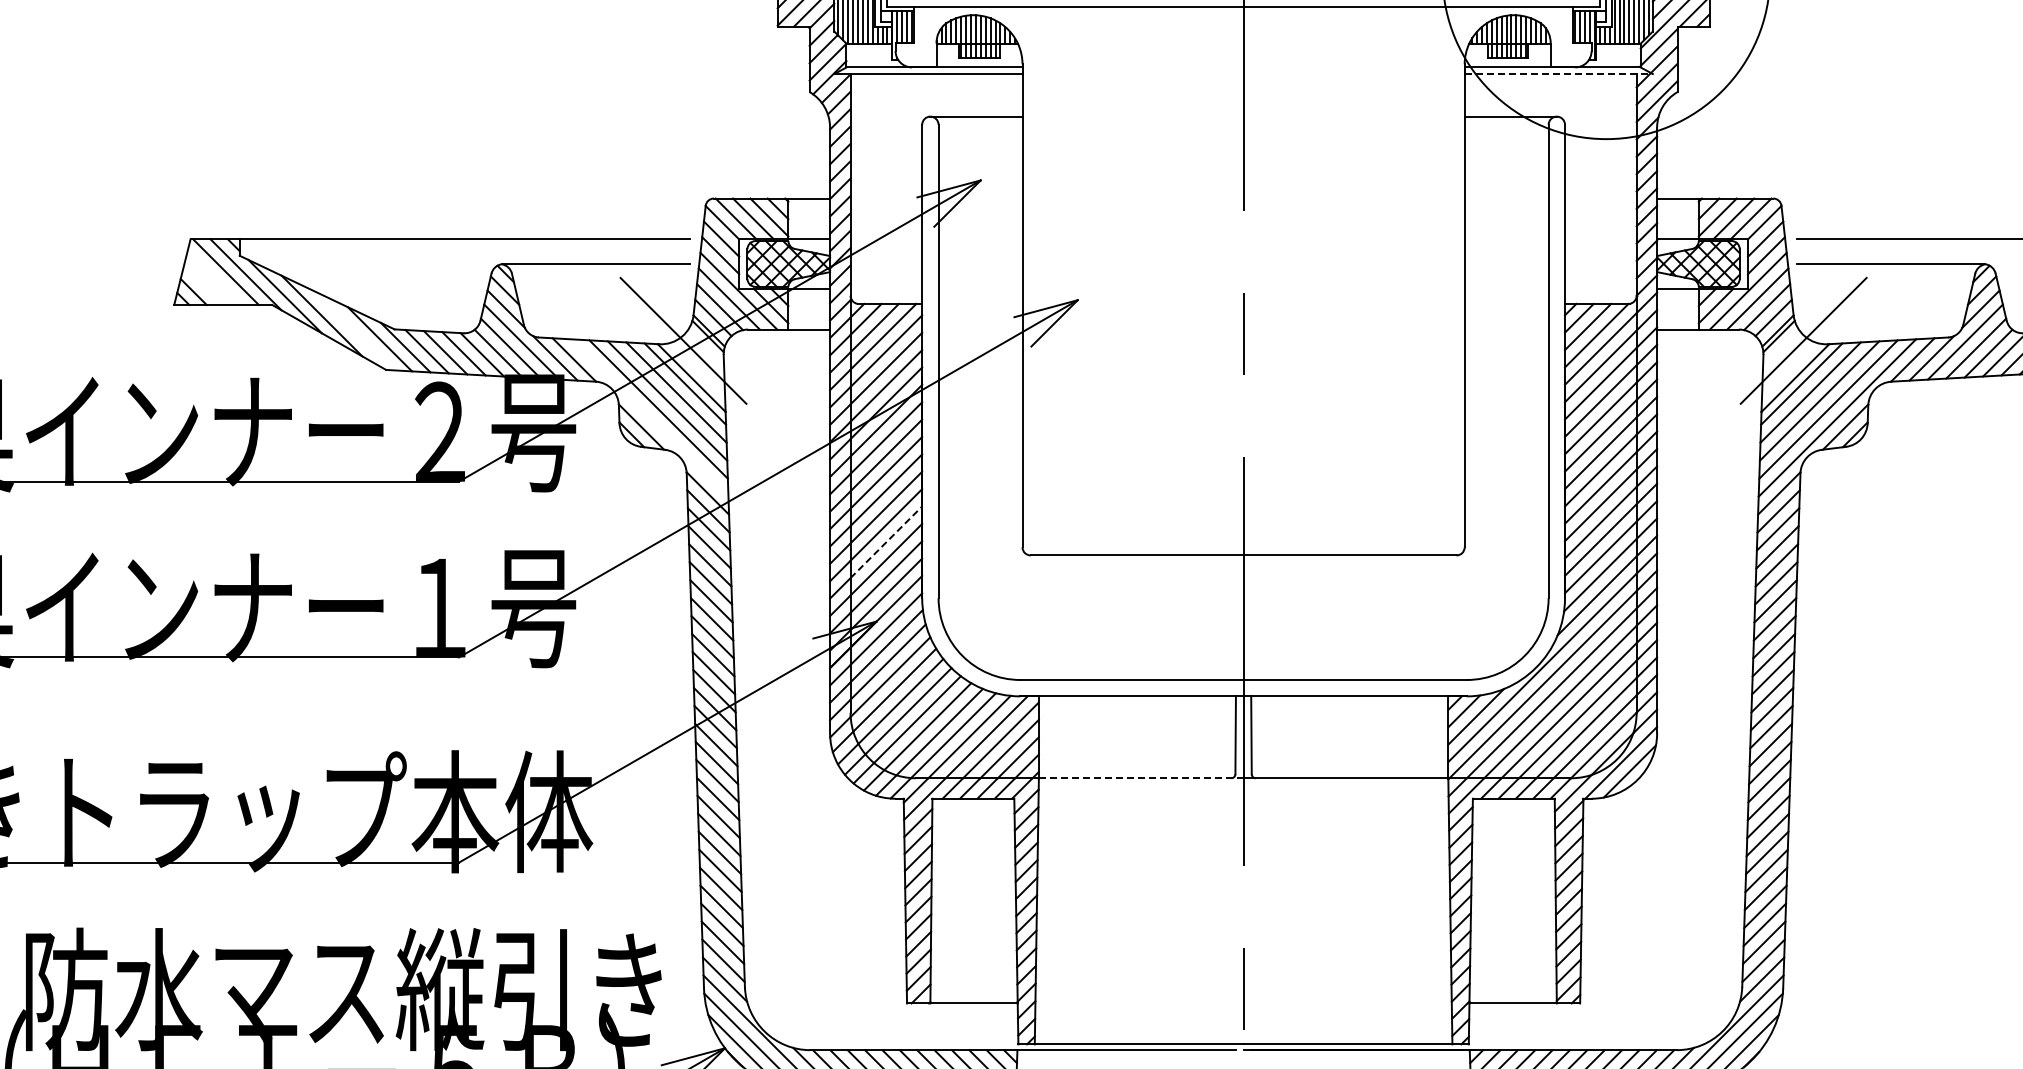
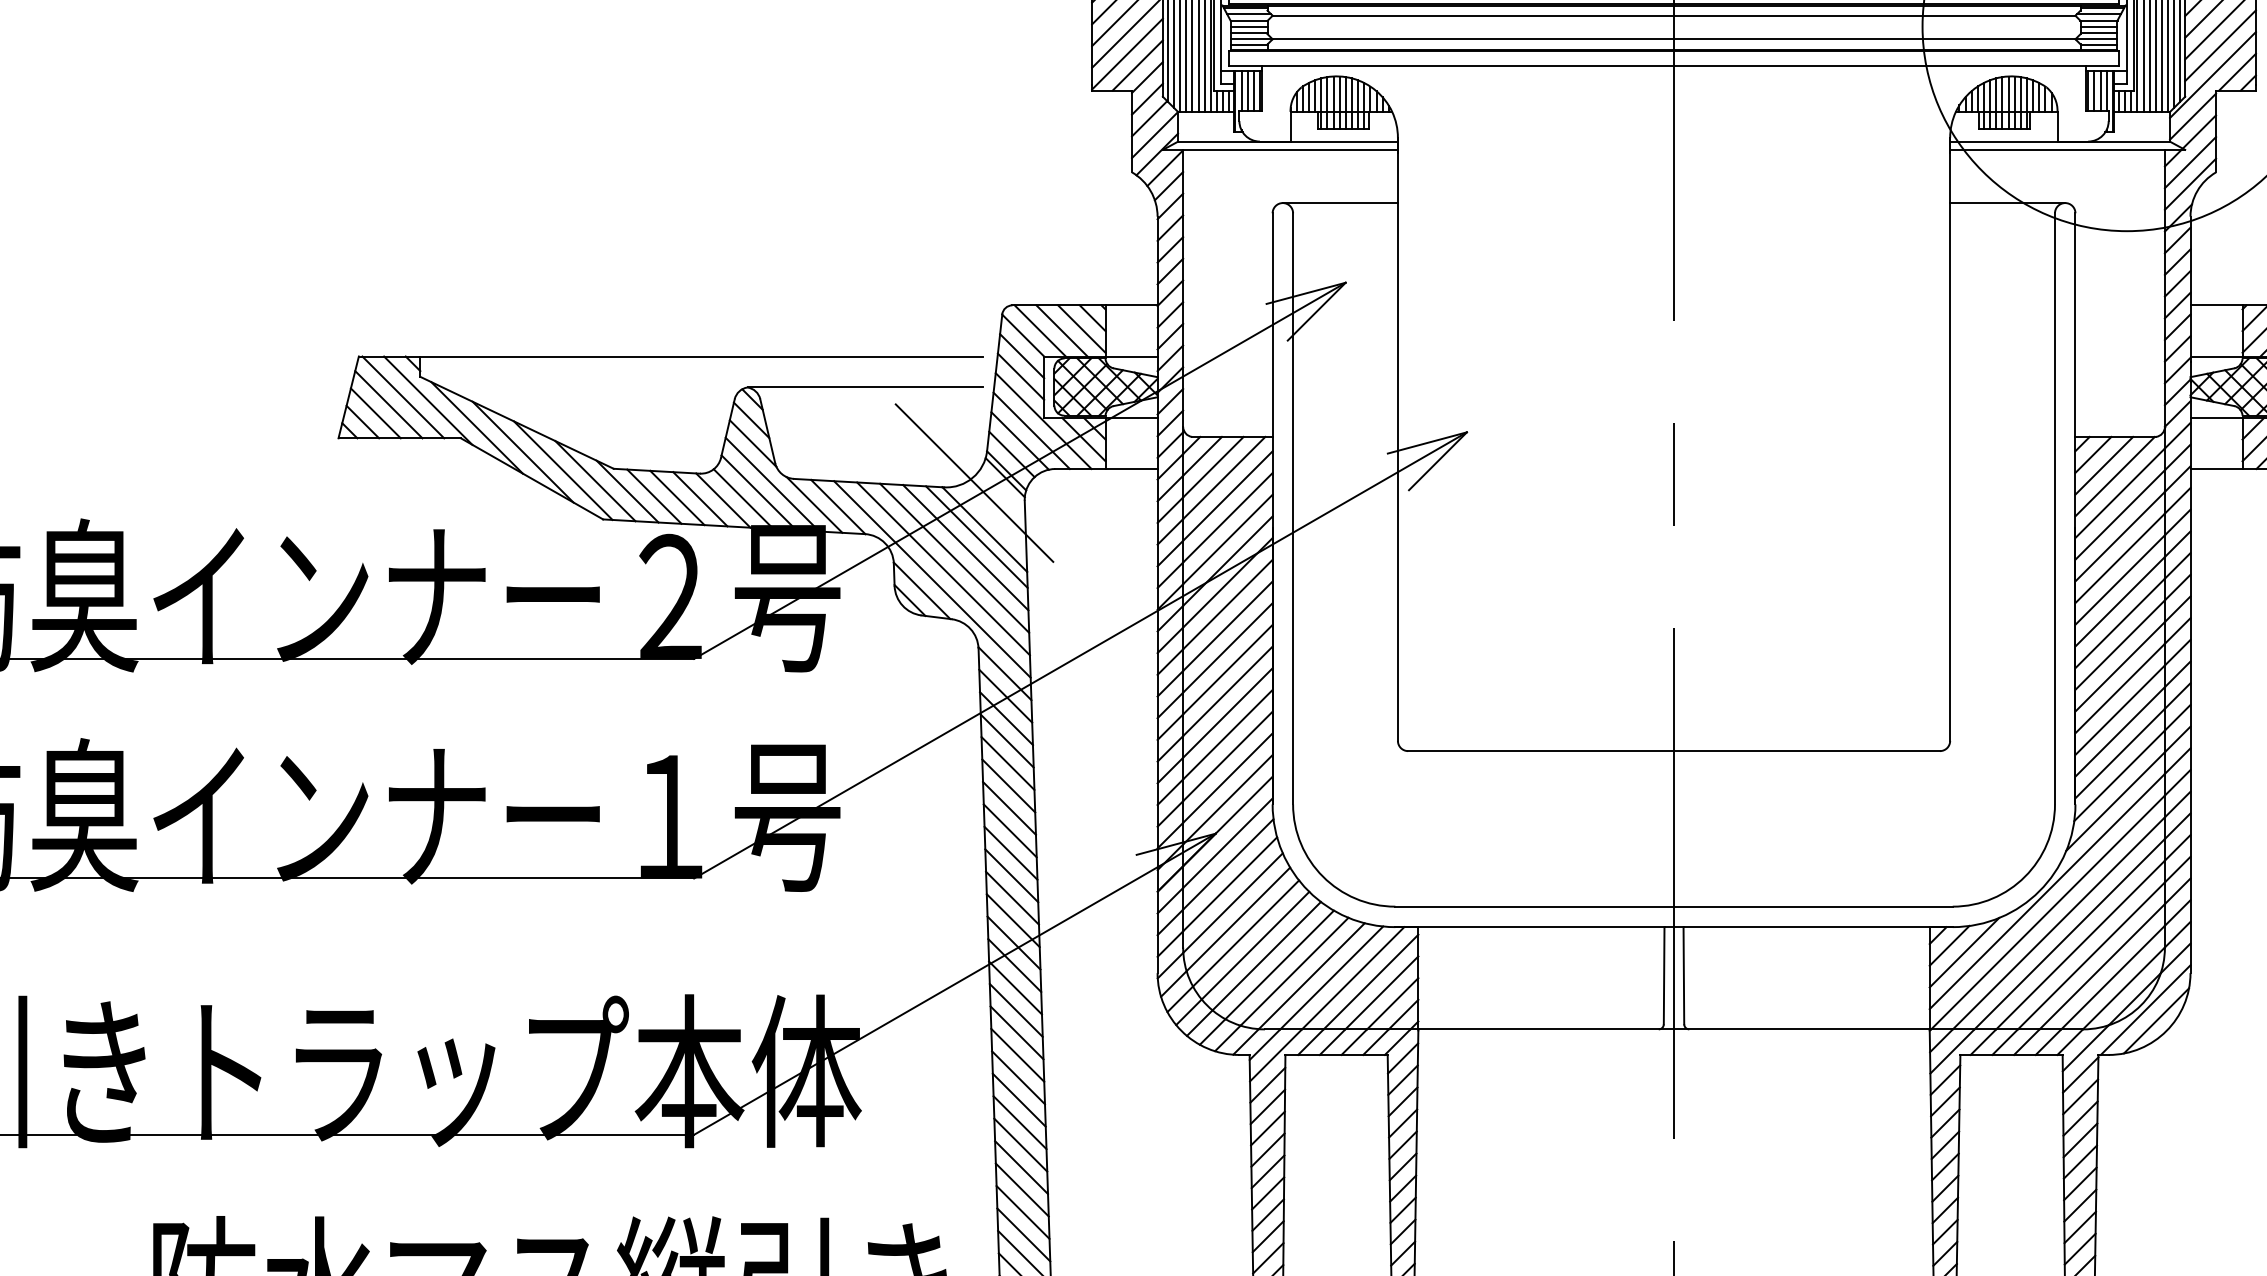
line: (1559, 74) -> (2068, 150), dashed -> solid
line: (214, 278) -> (388, 405), added
line: (204, 285) -> (376, 413), added
line: (353, 330) -> (562, 470), added
line: (649, 417) -> (932, 578), added
line: (886, 542) -> (1228, 734), dashed -> solid
line: (1141, 778) -> (1546, 1029), dashed -> solid

